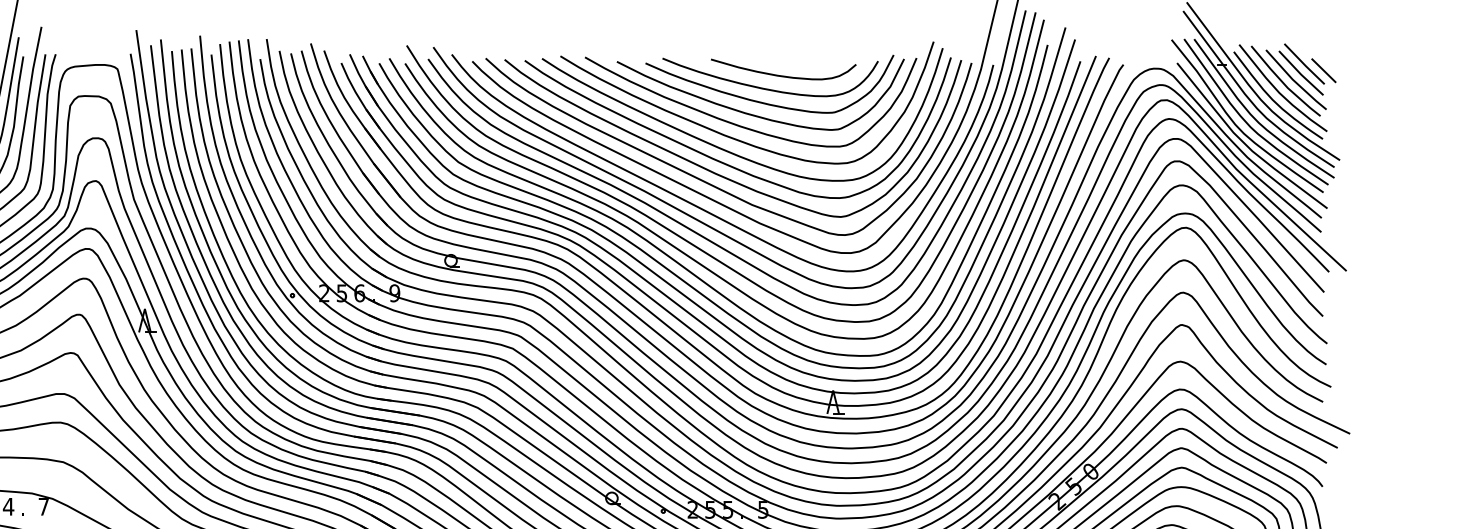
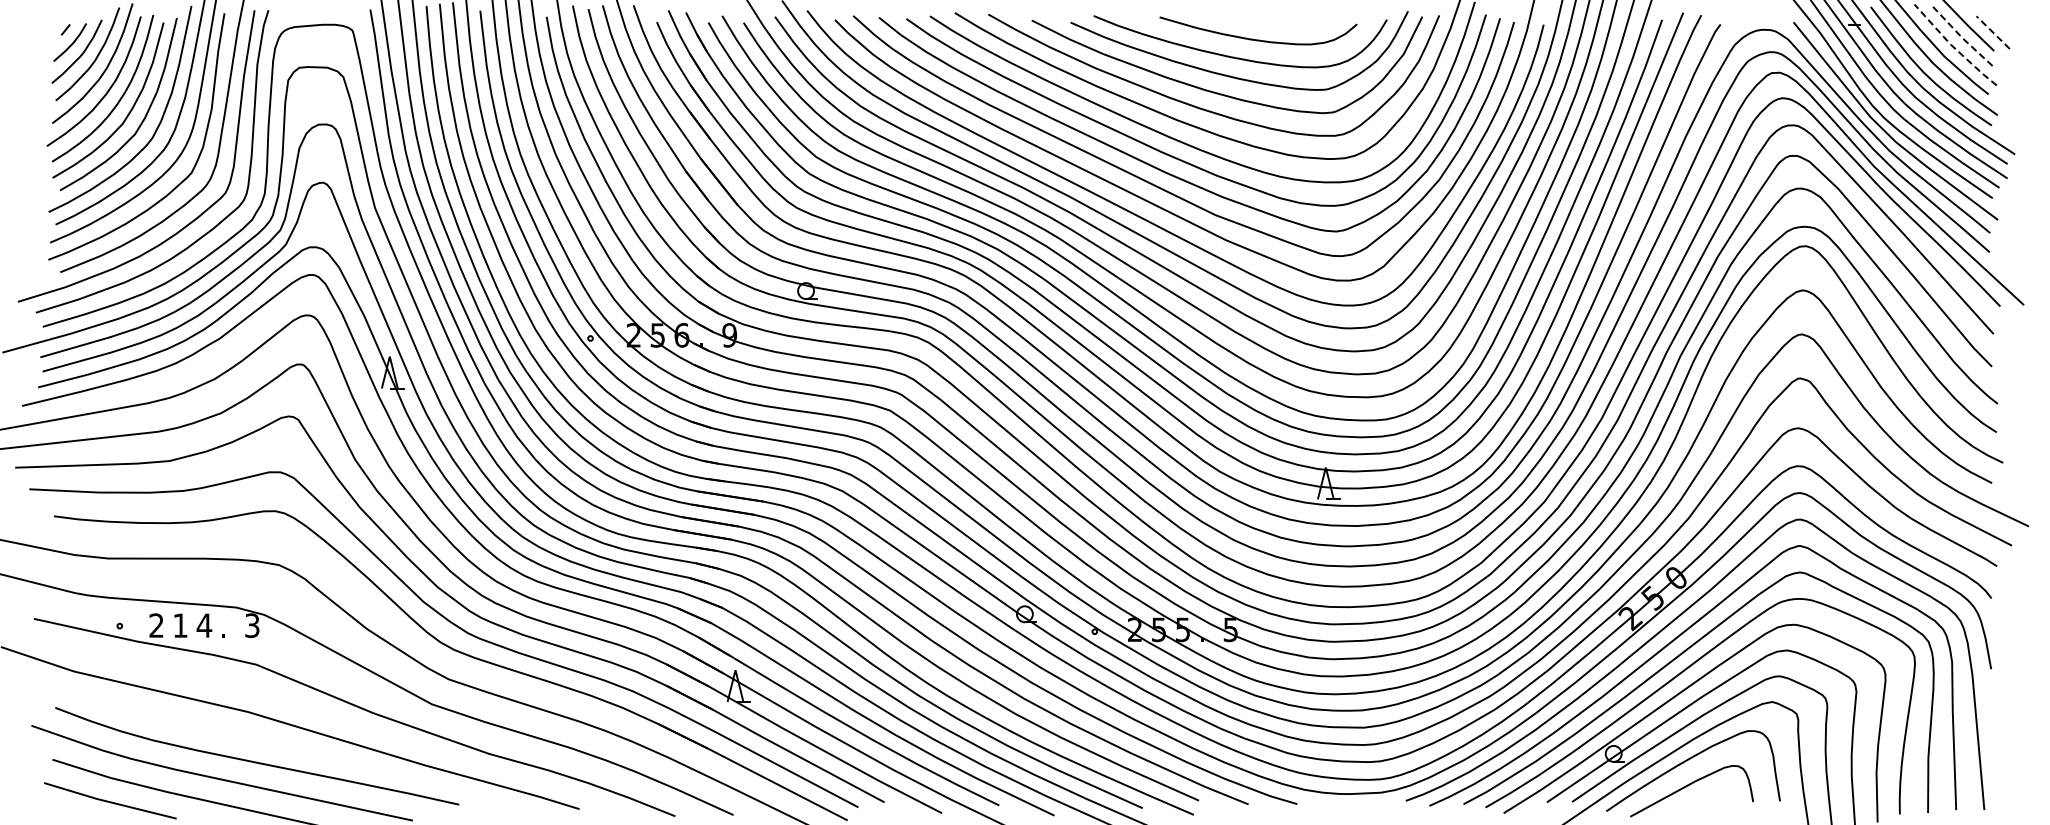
line: (1323, 70) -> (1992, 32), solid -> dashed
line: (1300, 74) -> (1961, 37), solid -> dashed
line: (1294, 81) -> (1953, 47), solid -> dashed
text: (43, 506) -> (252, 625), 7 -> 3

